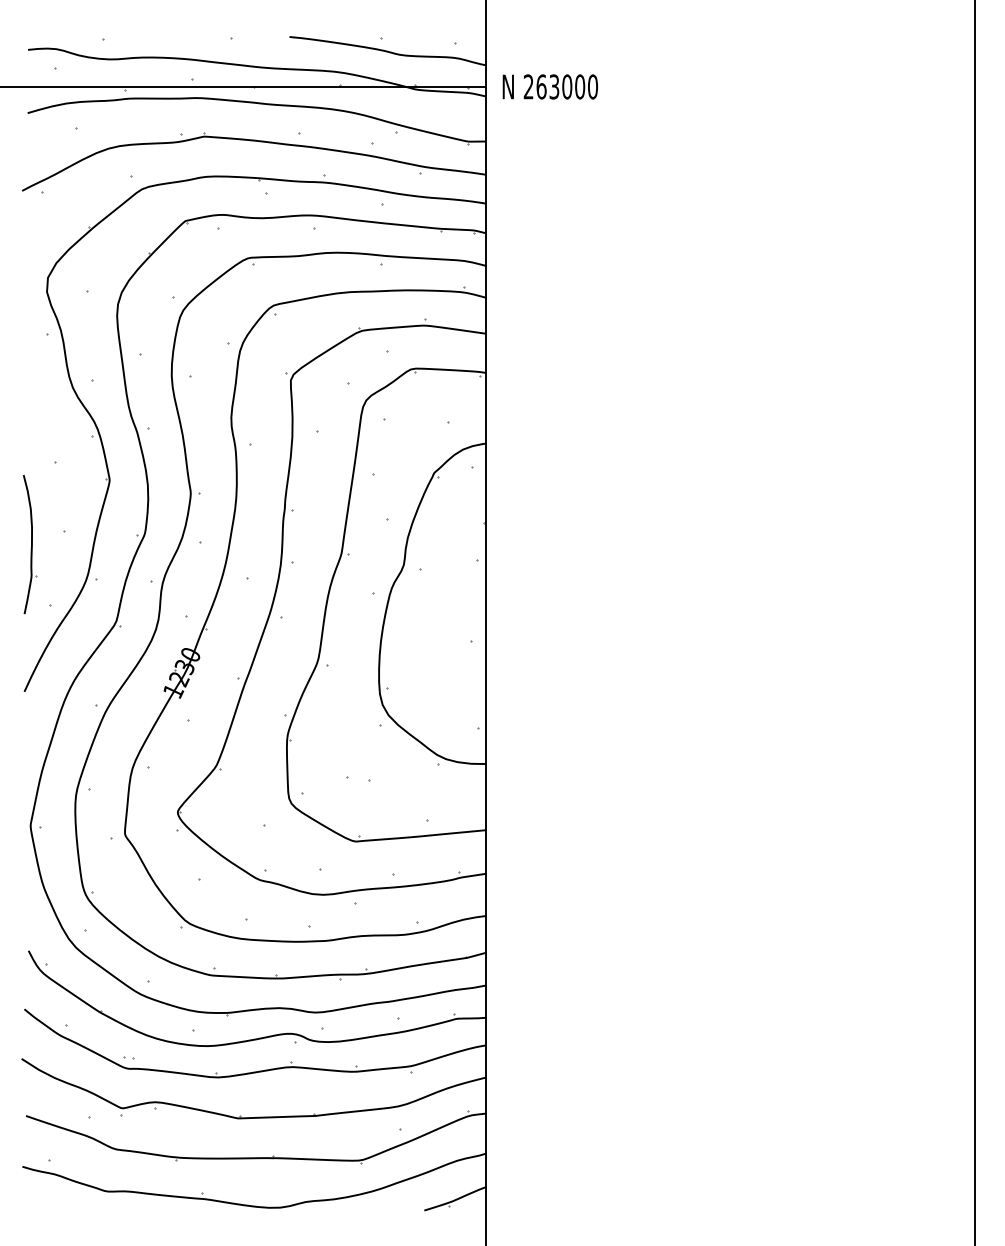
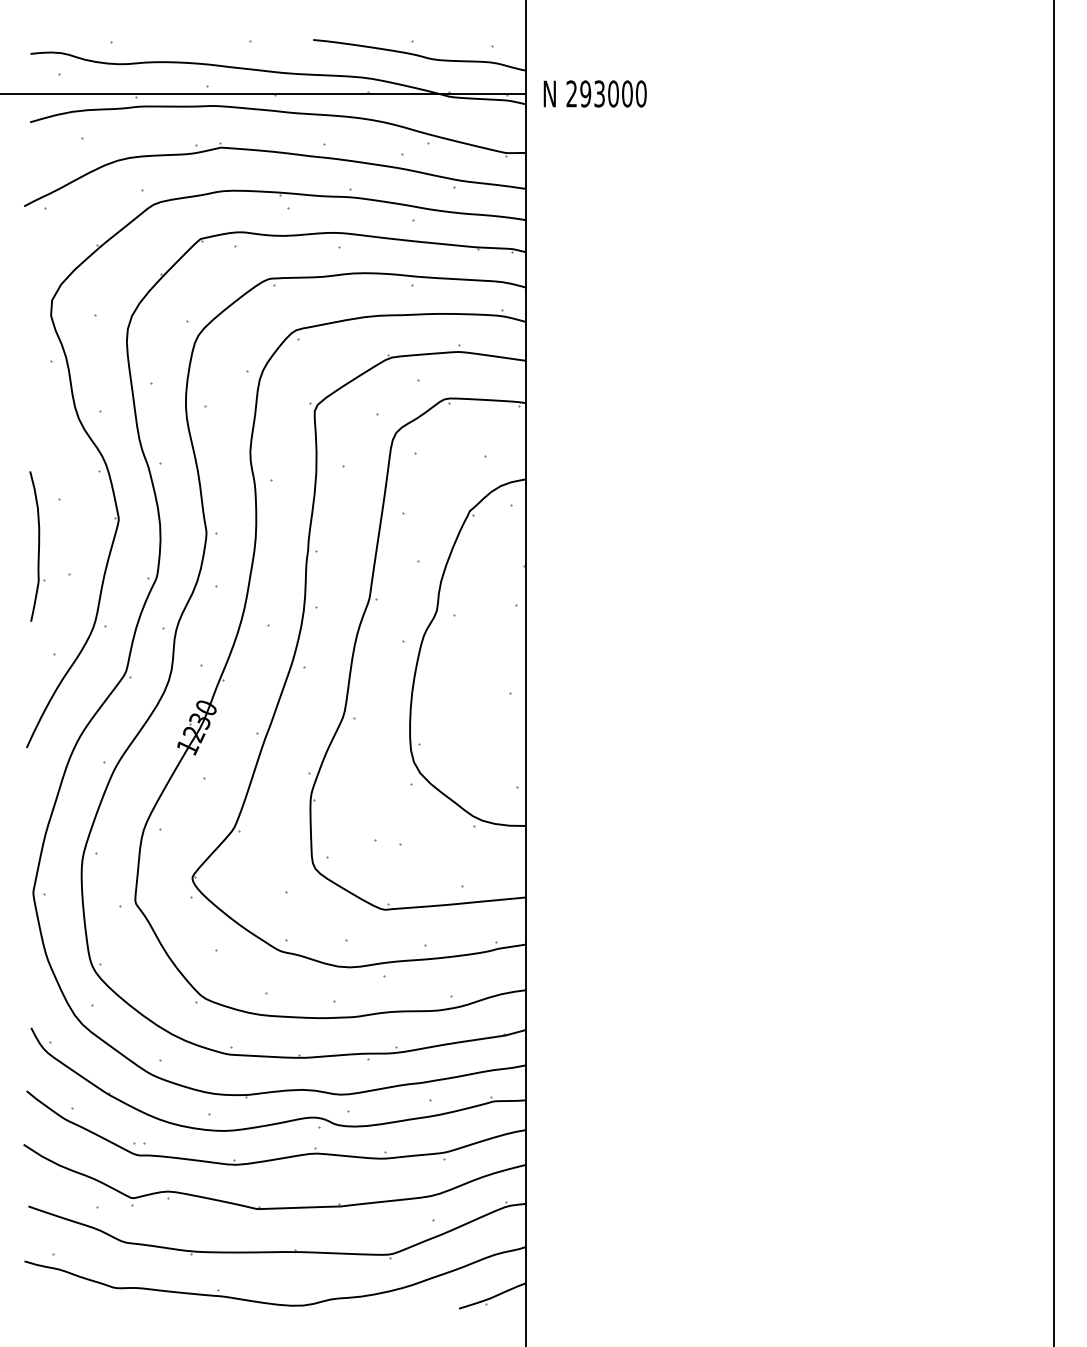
text: (541, 86) -> (585, 93), 263000 -> 293000
part: (30, 544) -> (37, 546), moved

